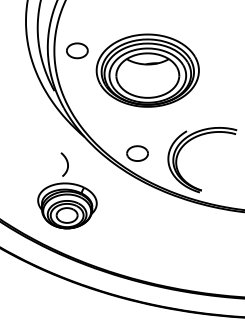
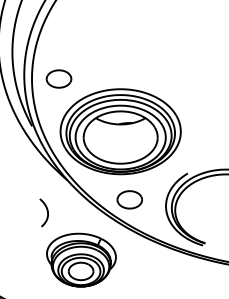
part: (147, 70) -> (120, 131), moved
part: (67, 205) -> (81, 259), moved

